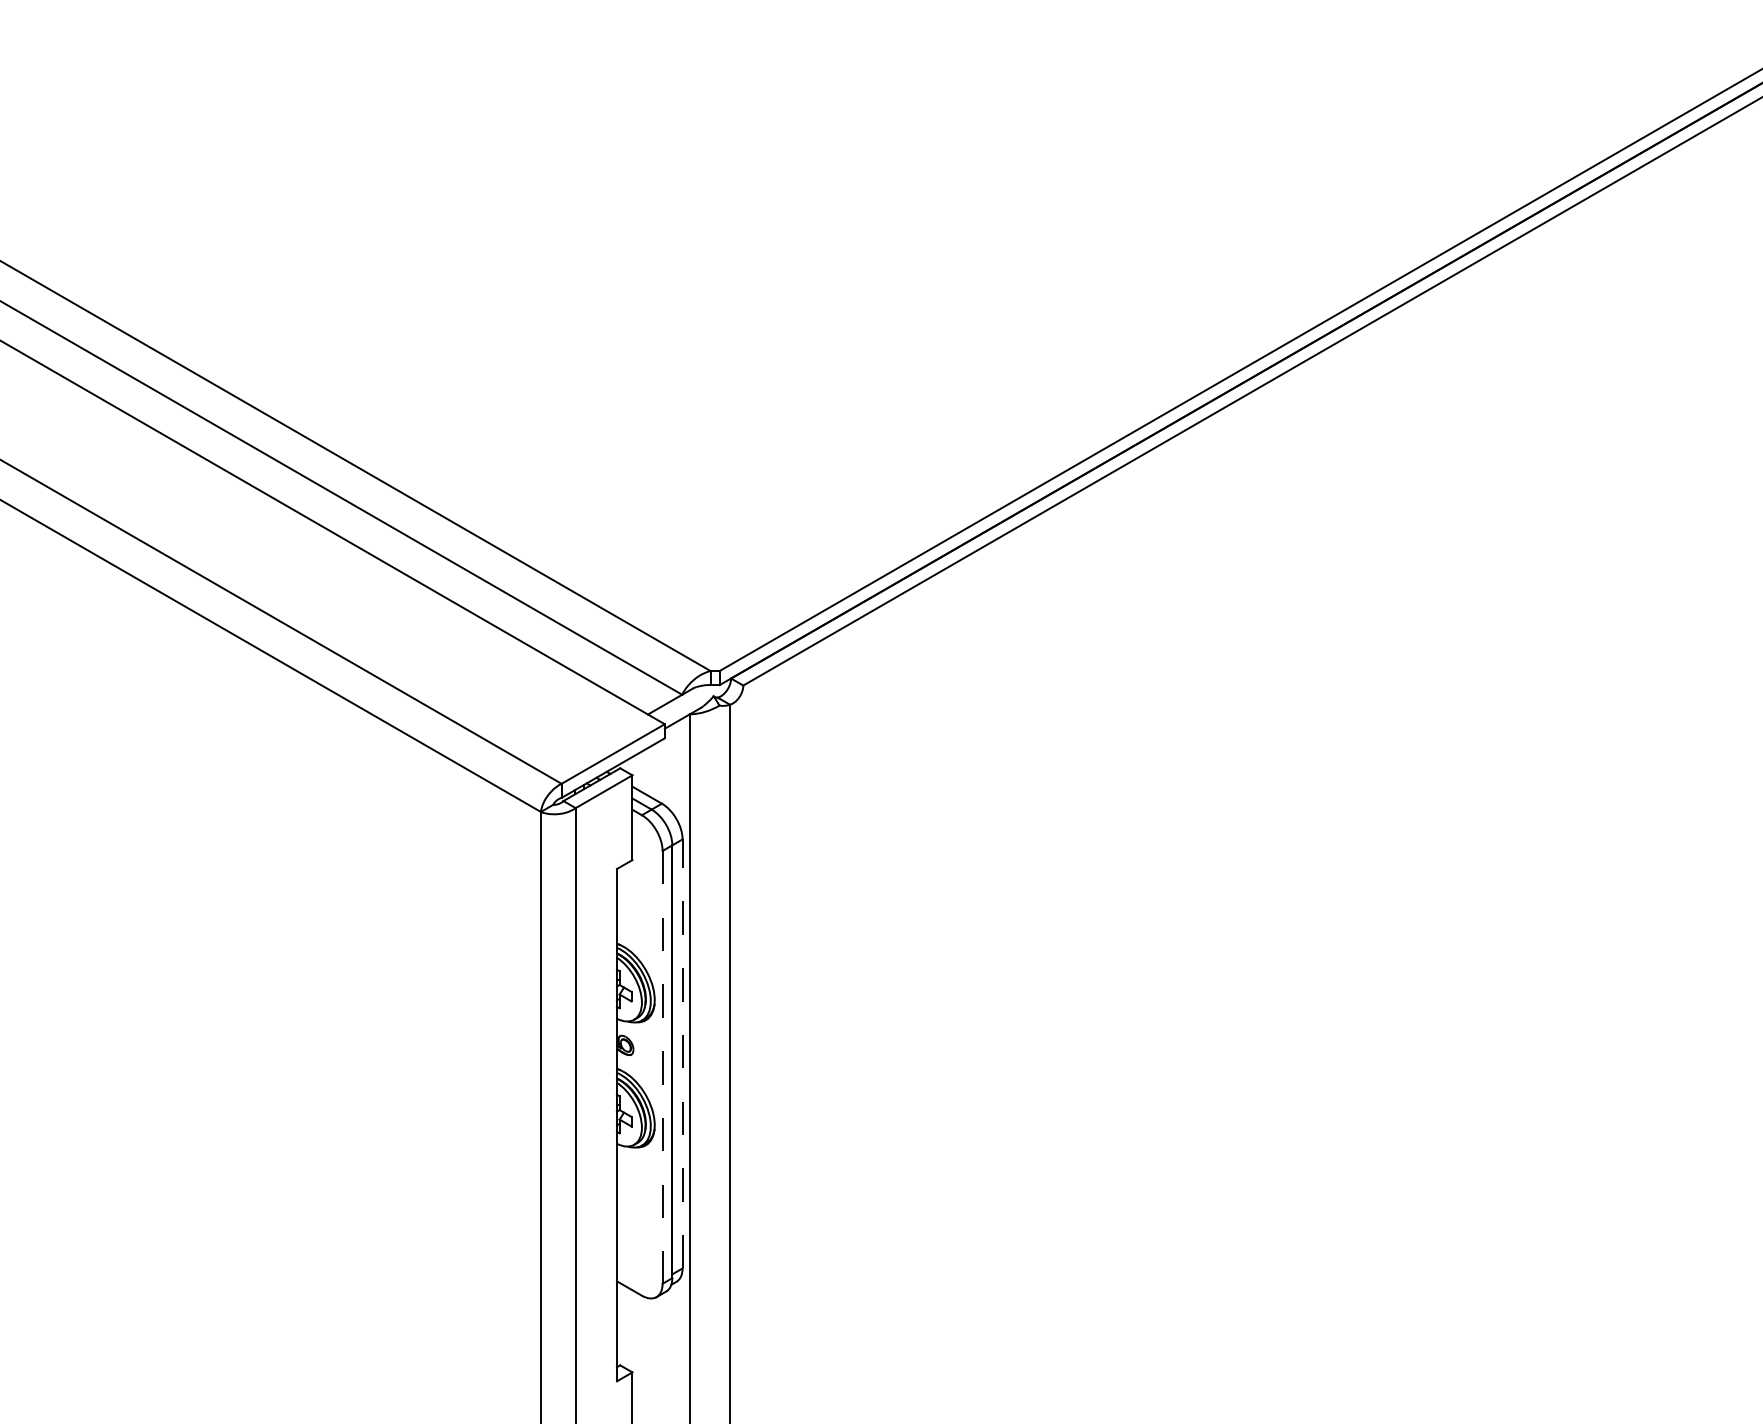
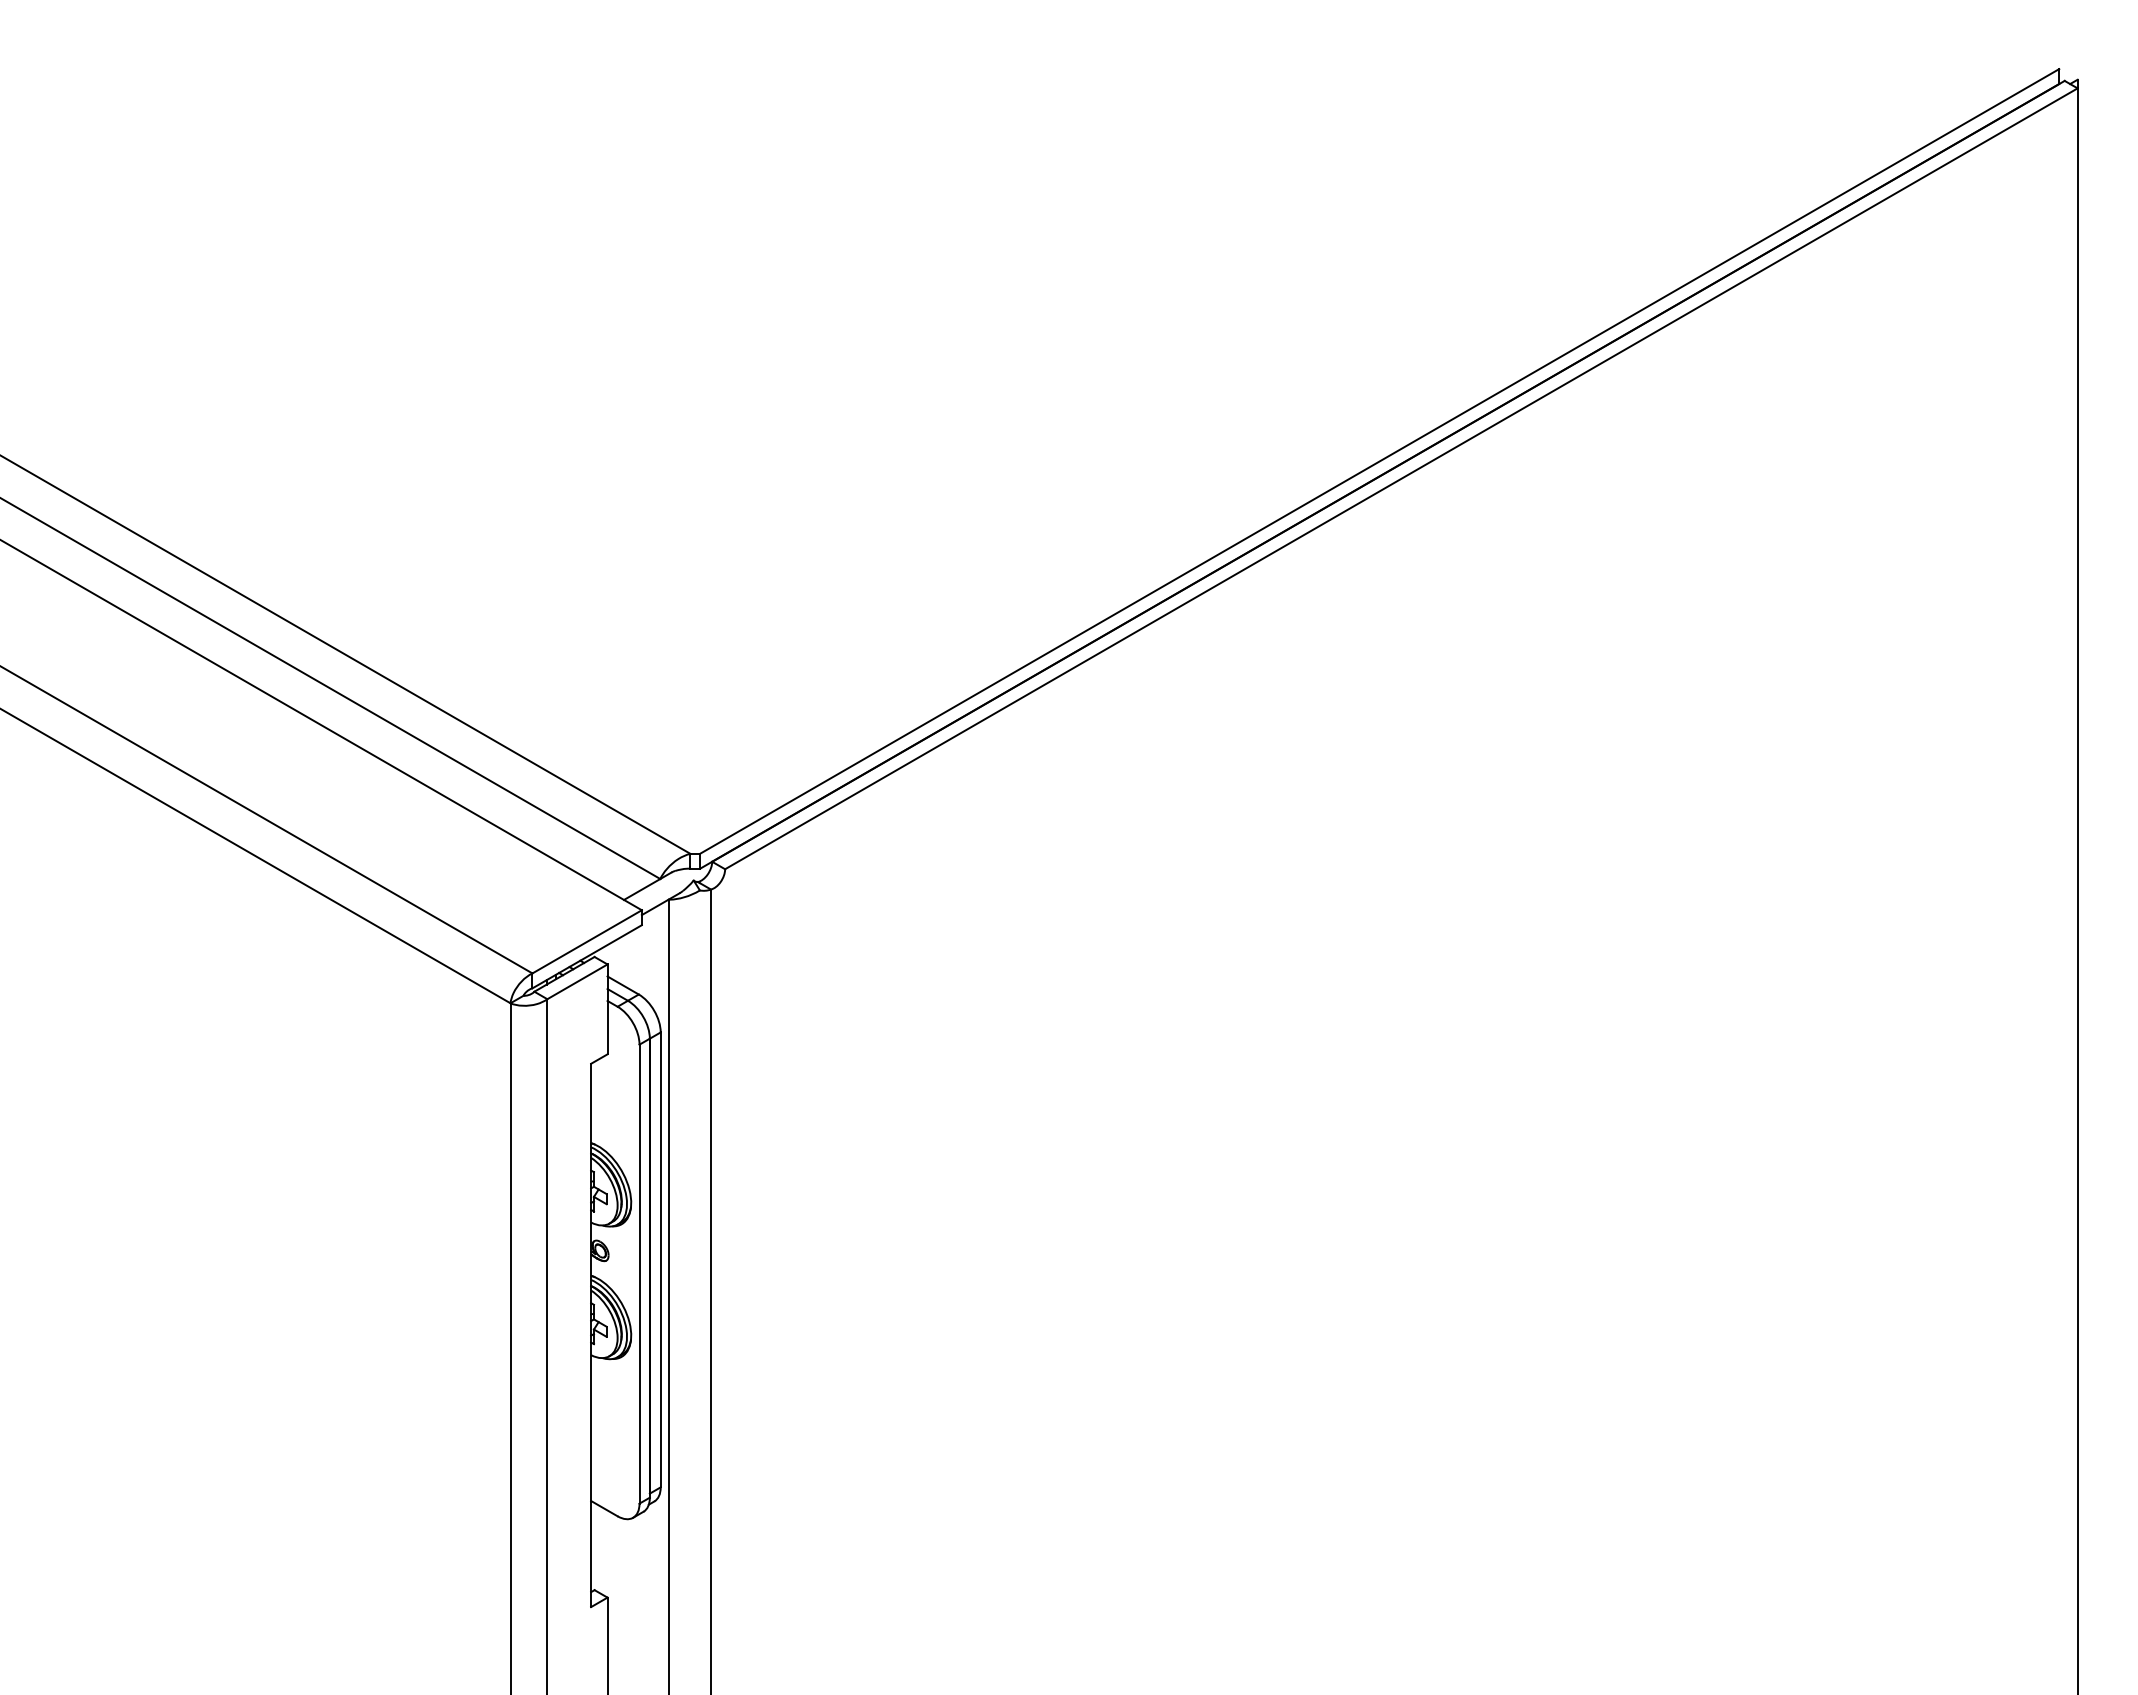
line: (682, 1053) -> (660, 1259), dashed -> solid
line: (662, 1067) -> (639, 1274), dashed -> solid

